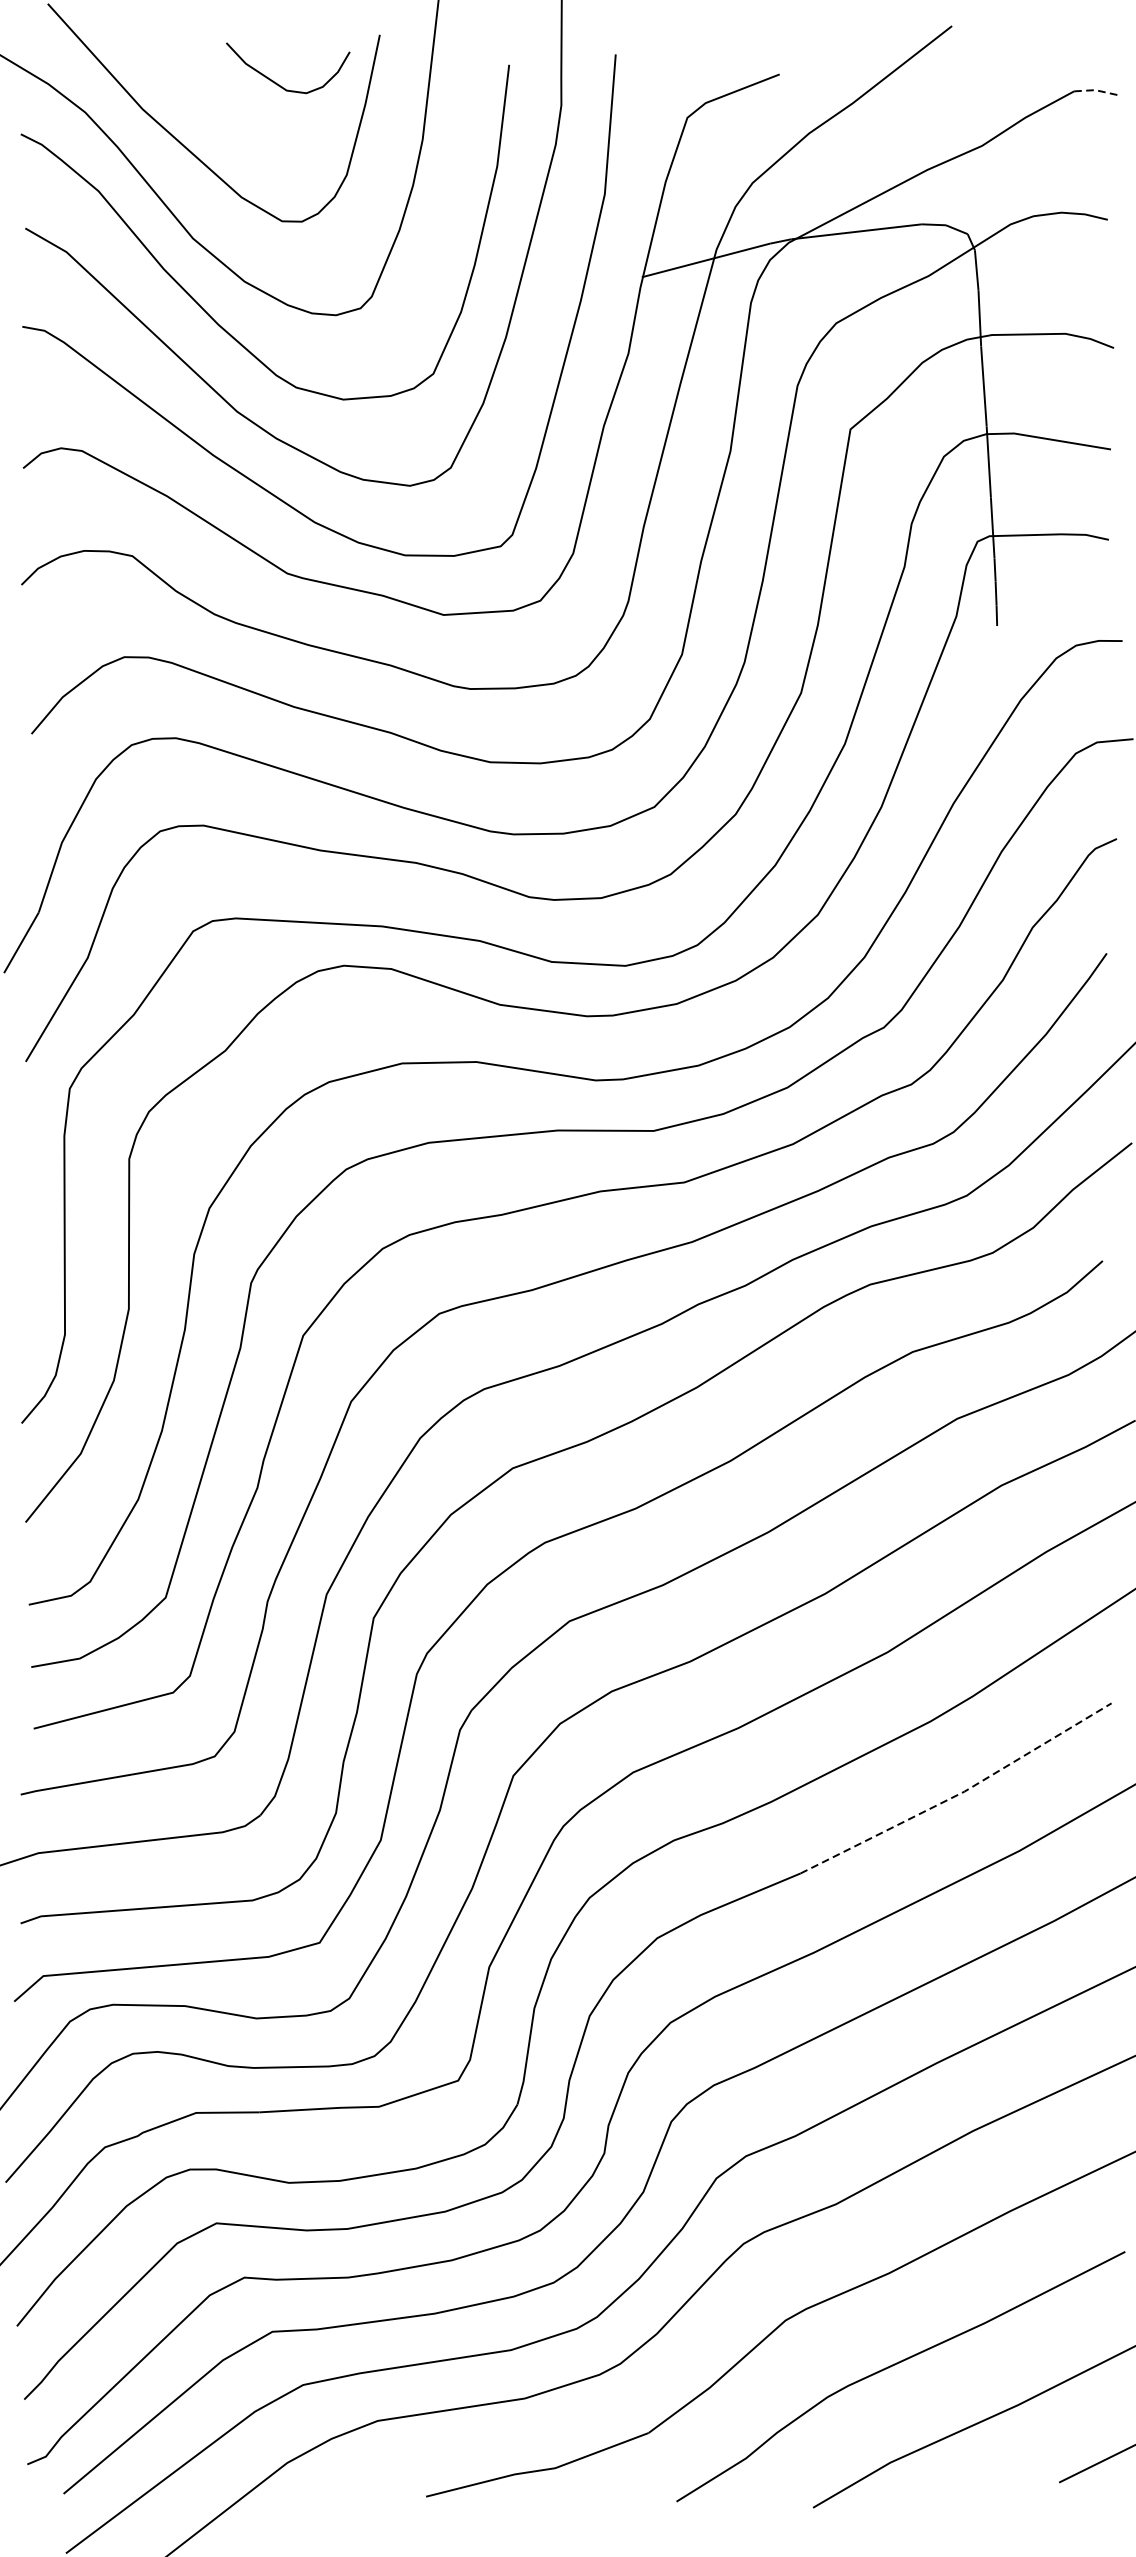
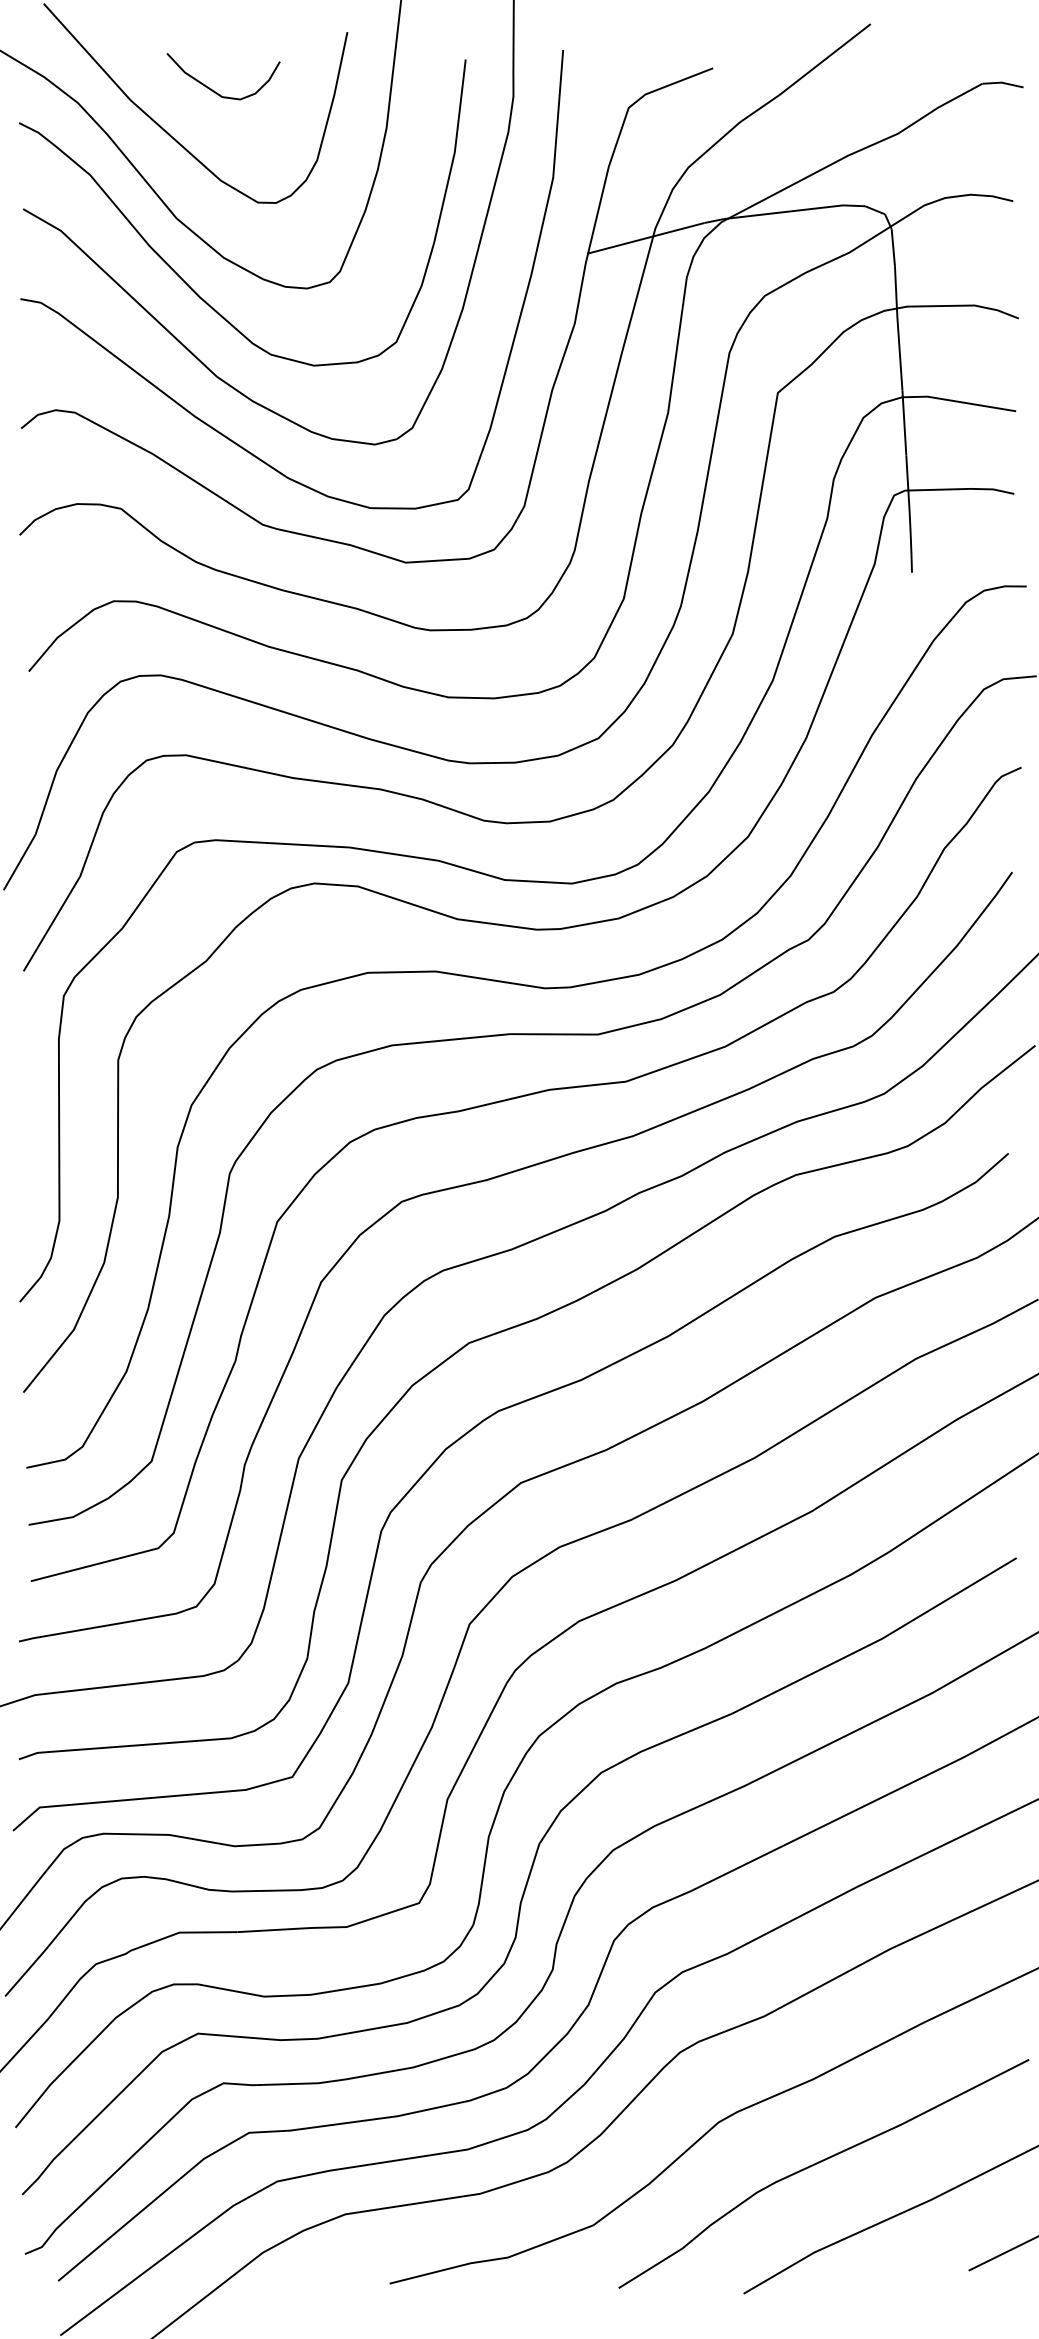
curve: (278, 83) -> (214, 90), moved
line: (1096, 89) -> (1002, 82), dashed -> solid
line: (959, 1794) -> (877, 1641), dashed -> solid

